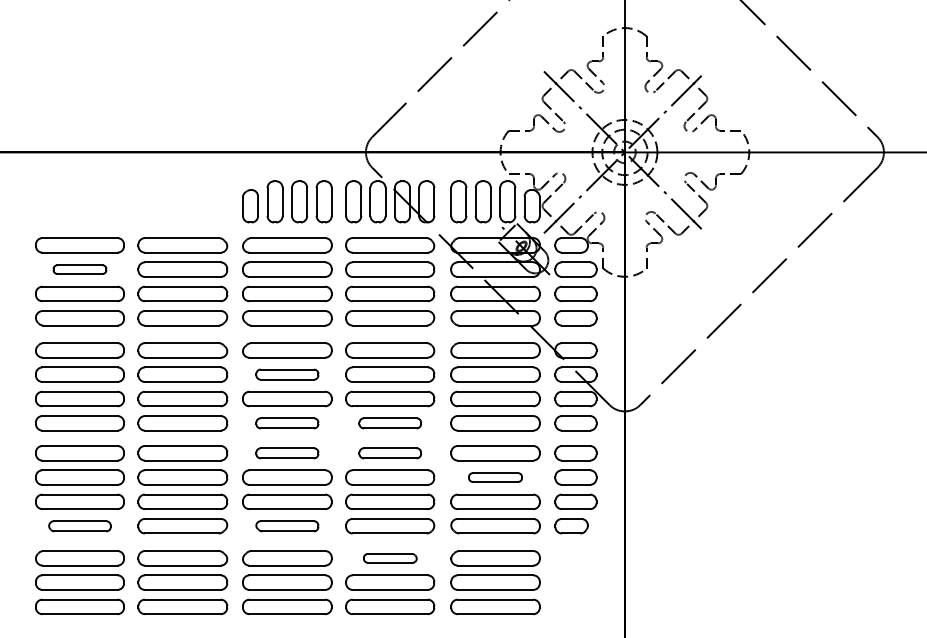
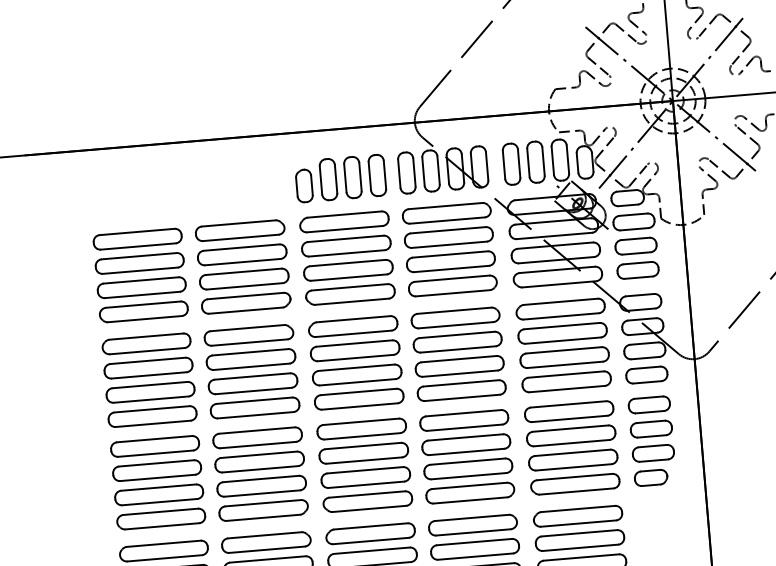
part: (79, 269) -> (139, 263), size x1.67
part: (287, 374) -> (355, 350), size x1.43
part: (287, 423) -> (359, 399), size x1.43
part: (390, 423) -> (462, 390), size x1.43
part: (287, 453) -> (361, 429), size x1.43
part: (390, 453) -> (464, 420), size x1.43
part: (495, 477) -> (571, 435), size x1.67
part: (79, 526) -> (160, 519), size x1.43
part: (287, 526) -> (368, 502), size x1.43
part: (390, 558) -> (473, 525), size x1.67

